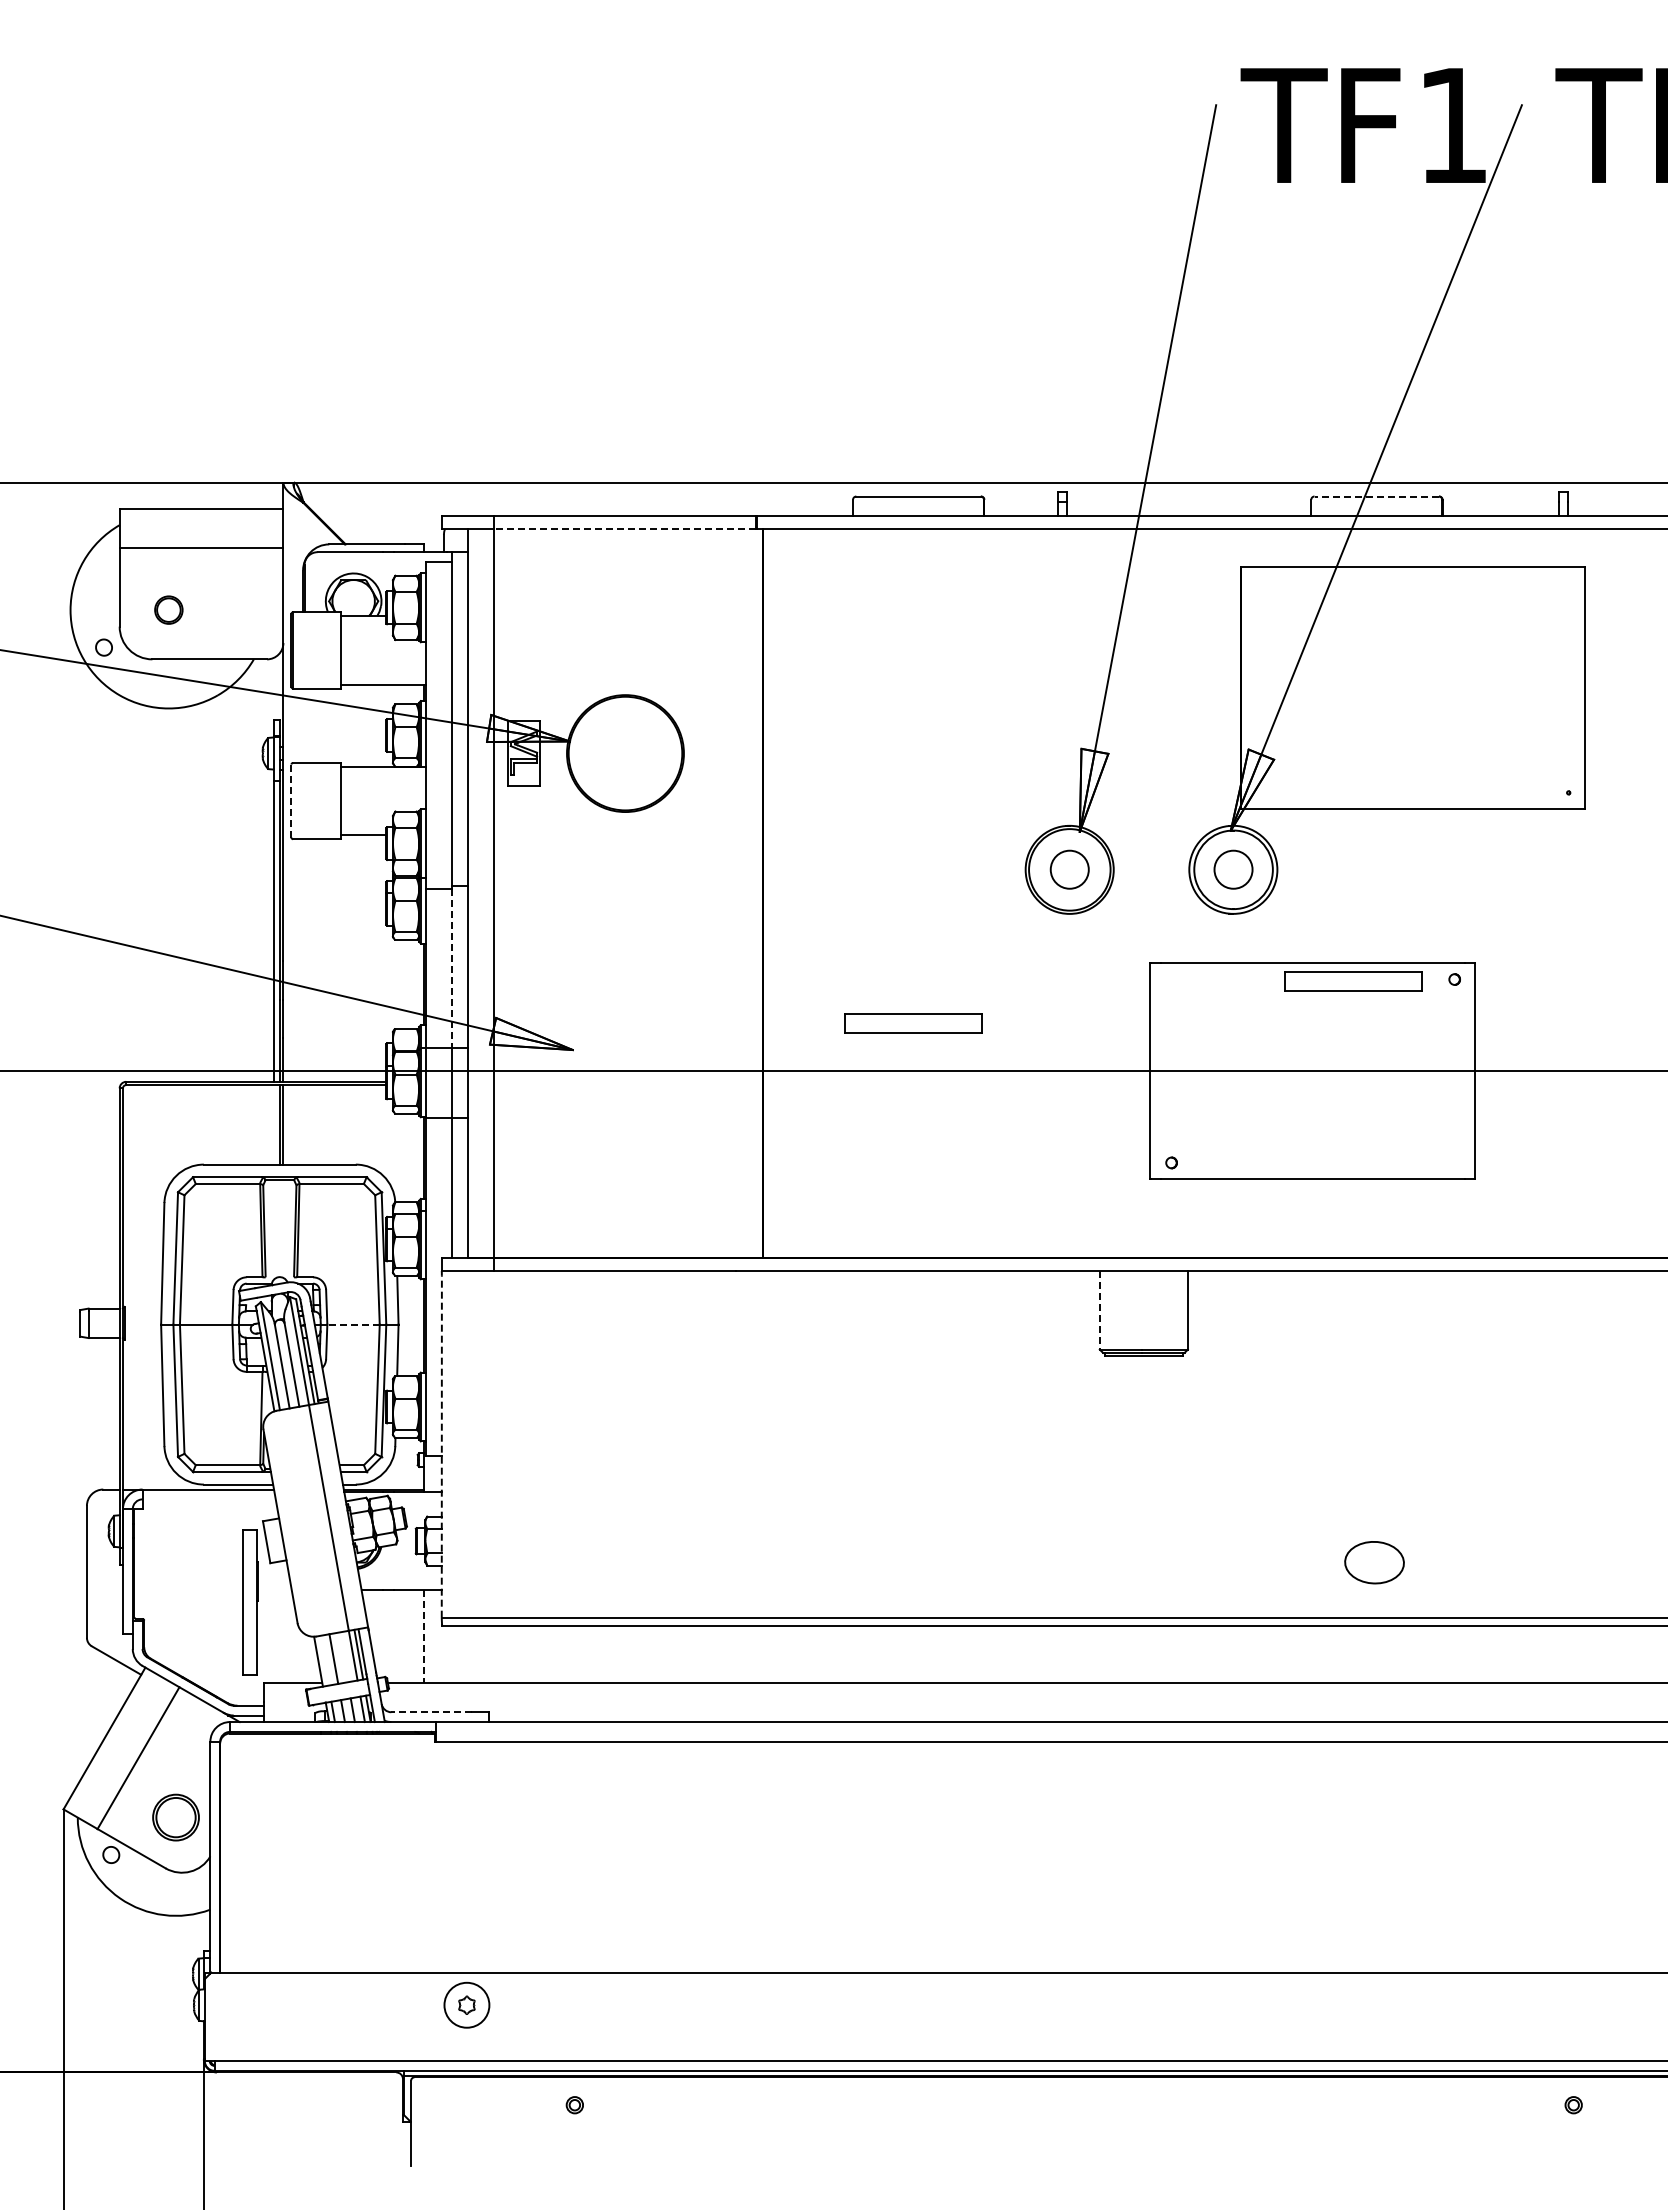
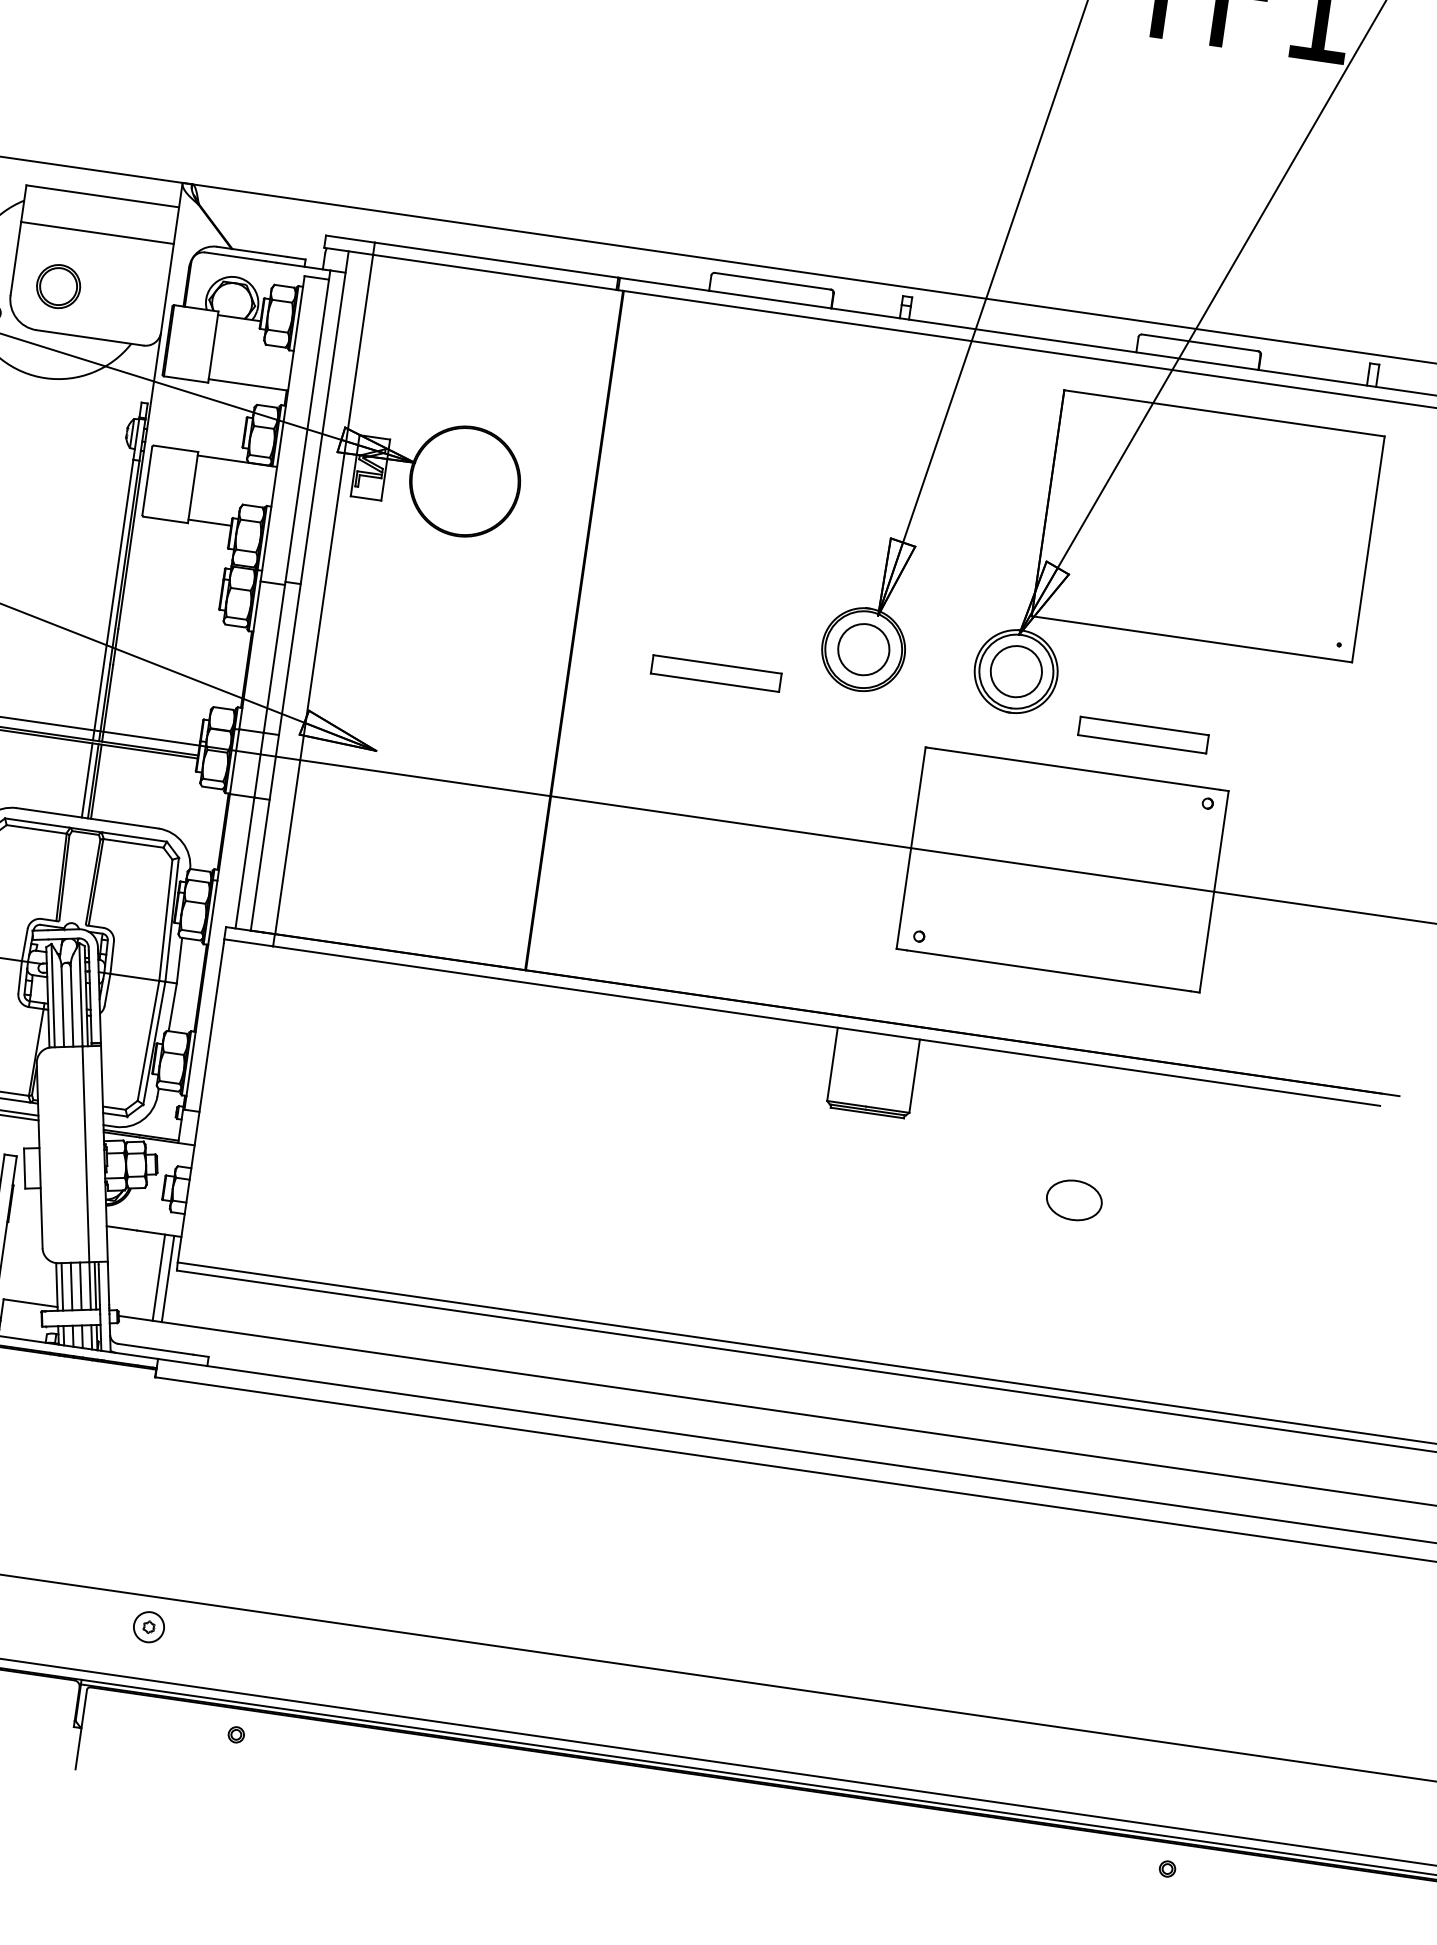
line: (1376, 496) -> (1199, 342), dashed -> solid
line: (625, 529) -> (495, 272), dashed -> solid
part: (168, 609) -> (58, 285), size x1.67
line: (291, 801) -> (147, 481), dashed -> solid
circle: (1069, 869) -> (863, 649), size x1.43
circle: (1233, 869) -> (1016, 671), size x1.43
line: (451, 969) -> (273, 659), dashed -> solid
part: (1353, 981) -> (1143, 735), moved
part: (913, 1023) -> (716, 673), moved
line: (273, 1124) -> (87, 780), added
line: (1099, 1310) -> (832, 1064), dashed -> solid
line: (353, 1324) -> (134, 977), dashed -> solid
line: (441, 1446) -> (200, 1102), dashed -> solid
part: (1374, 1562) -> (1074, 1200), moved
line: (434, 1636) -> (168, 1279), added
line: (424, 1637) -> (158, 1278), dashed -> solid
line: (343, 1657) -> (80, 1286), added
line: (323, 1660) -> (61, 1286), added
line: (431, 1712) -> (155, 1349), dashed -> solid
part: (466, 2005) -> (148, 1627), size x0.71

